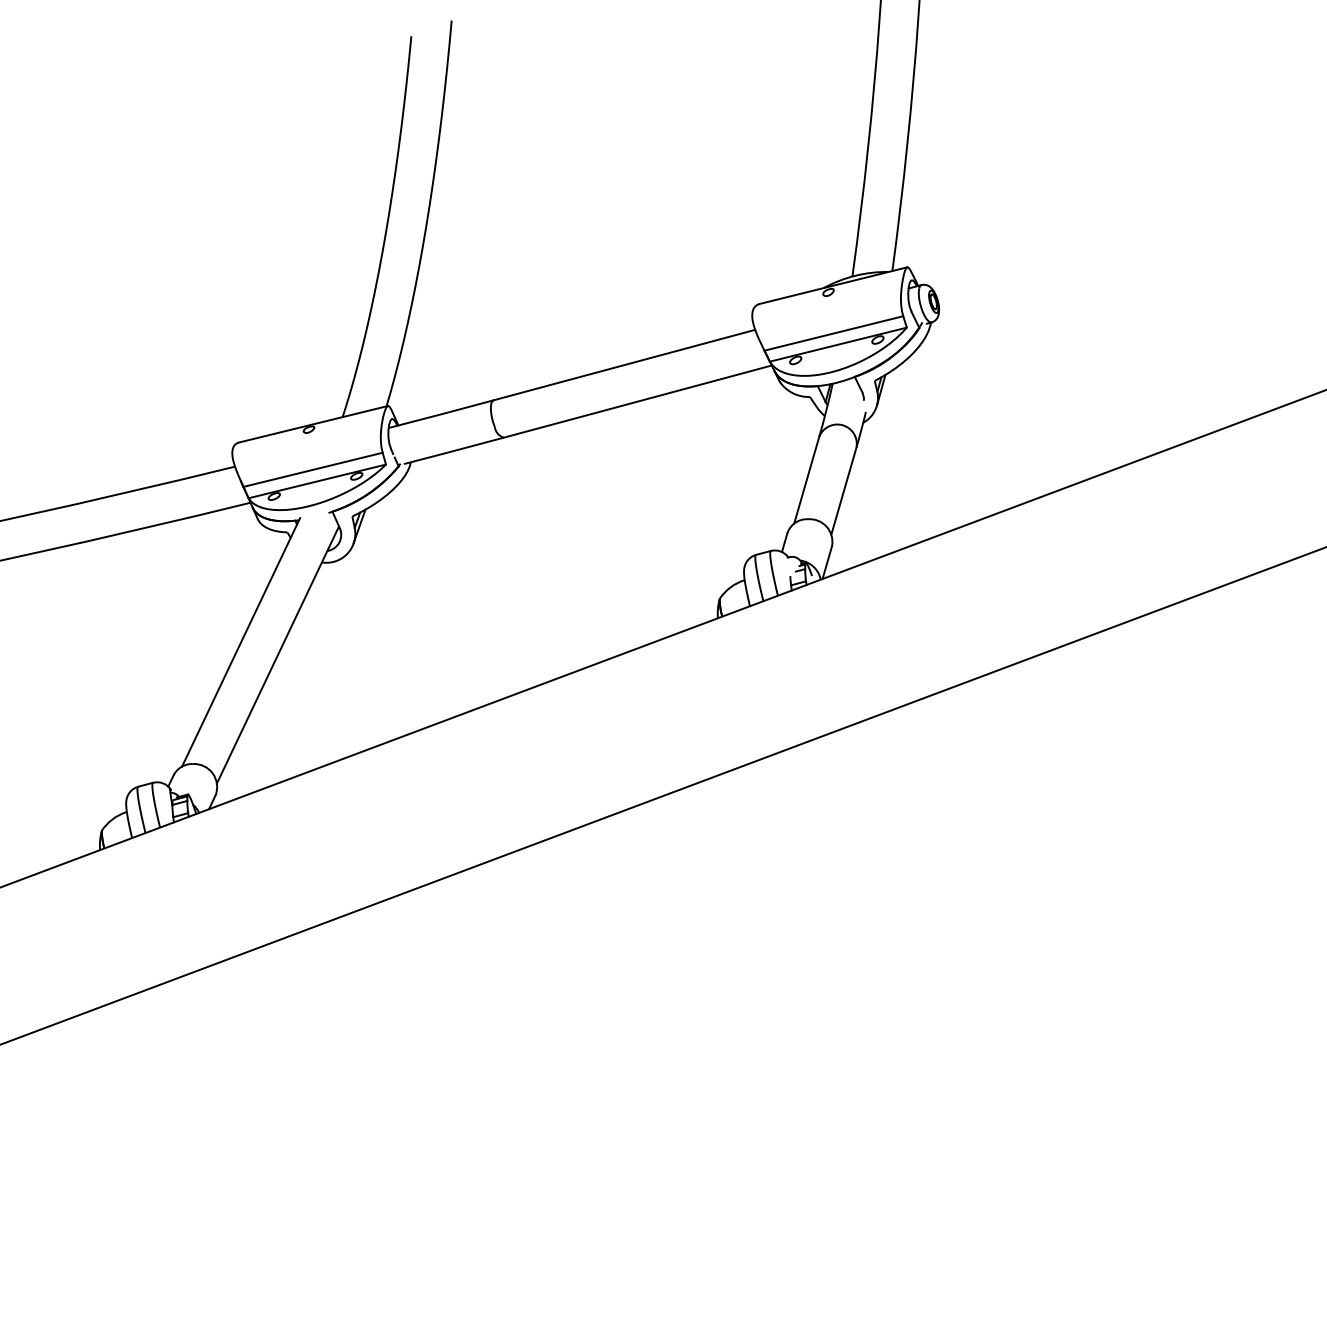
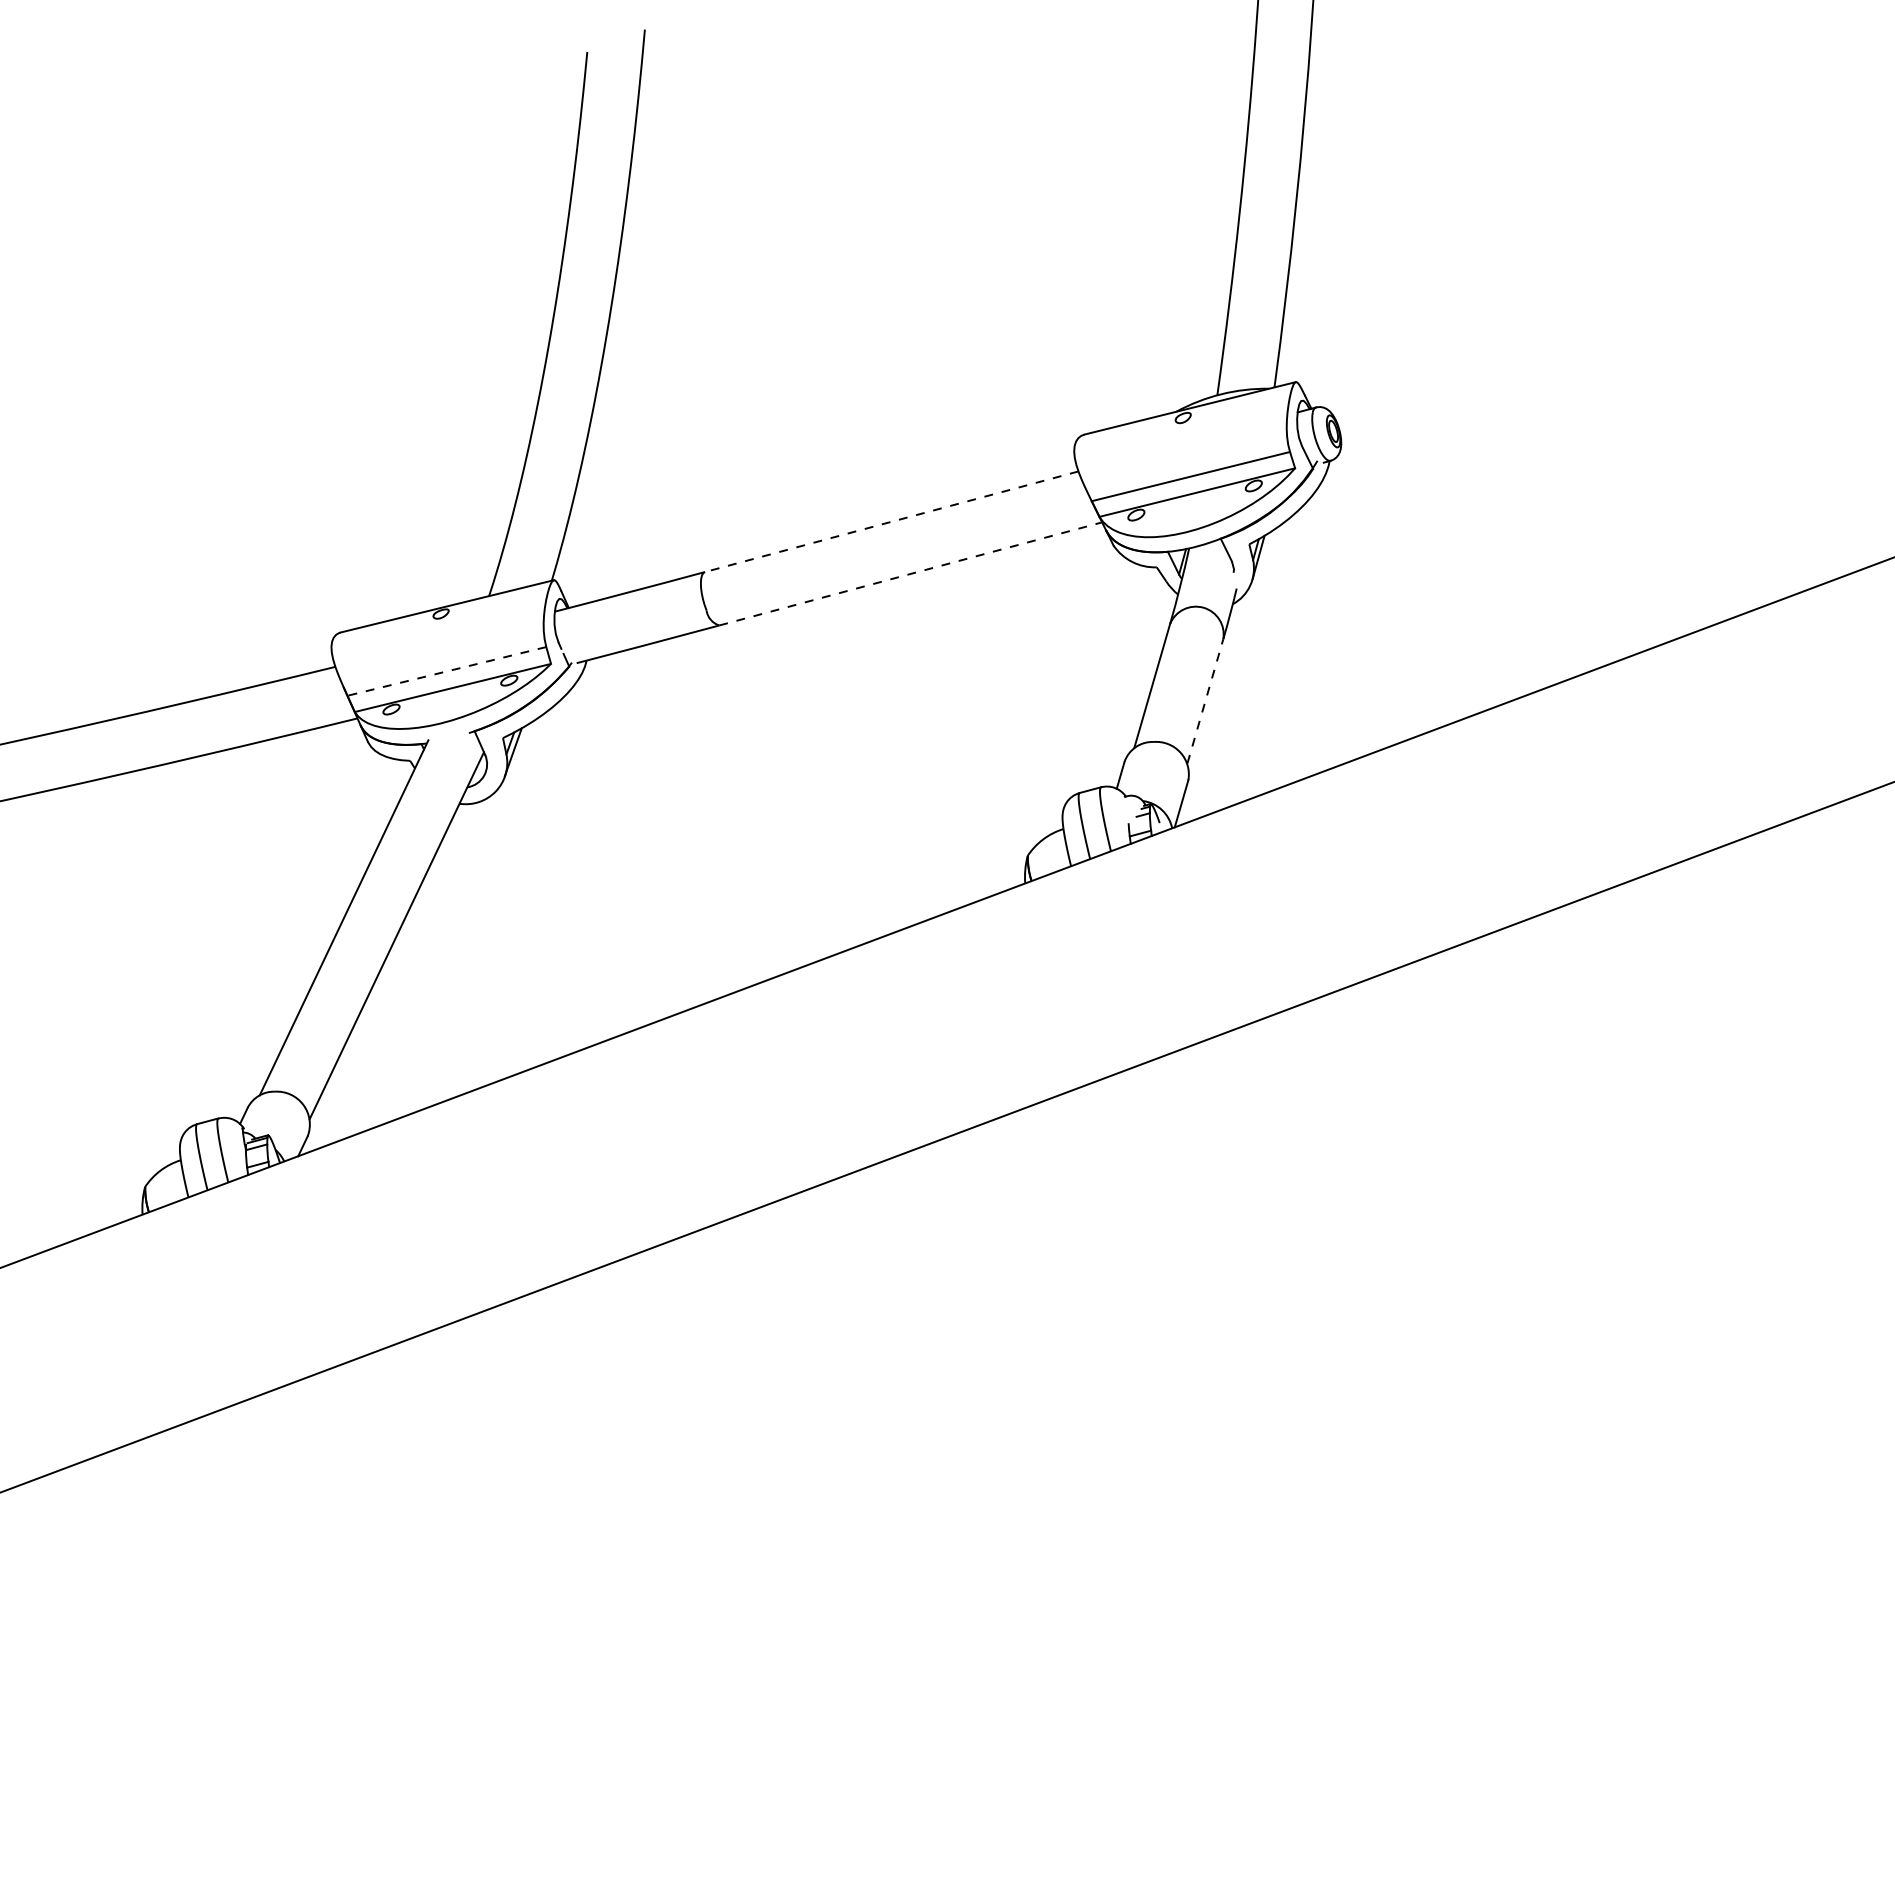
line: (624, 364) -> (891, 521), solid -> dashed
line: (638, 401) -> (911, 573), solid -> dashed
line: (312, 469) -> (446, 671), solid -> dashed
line: (844, 490) -> (1205, 701), solid -> dashed

